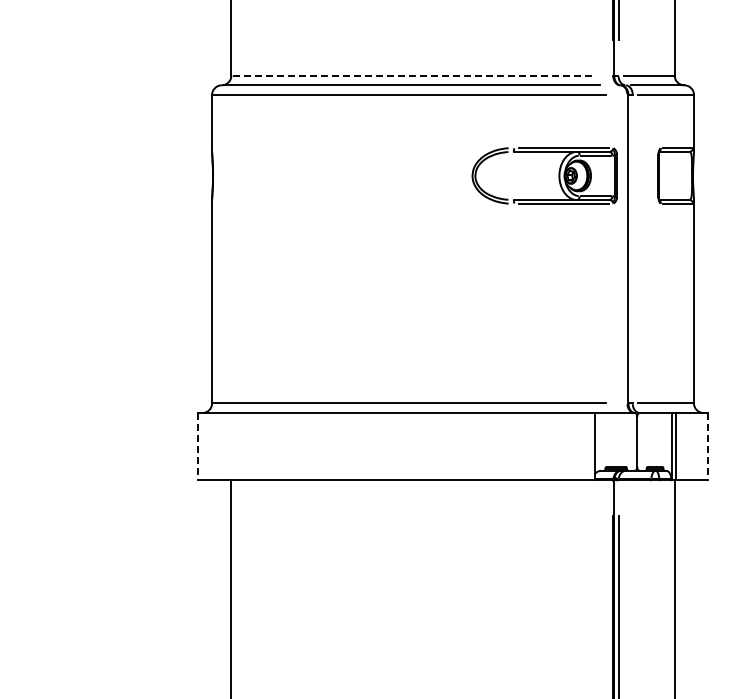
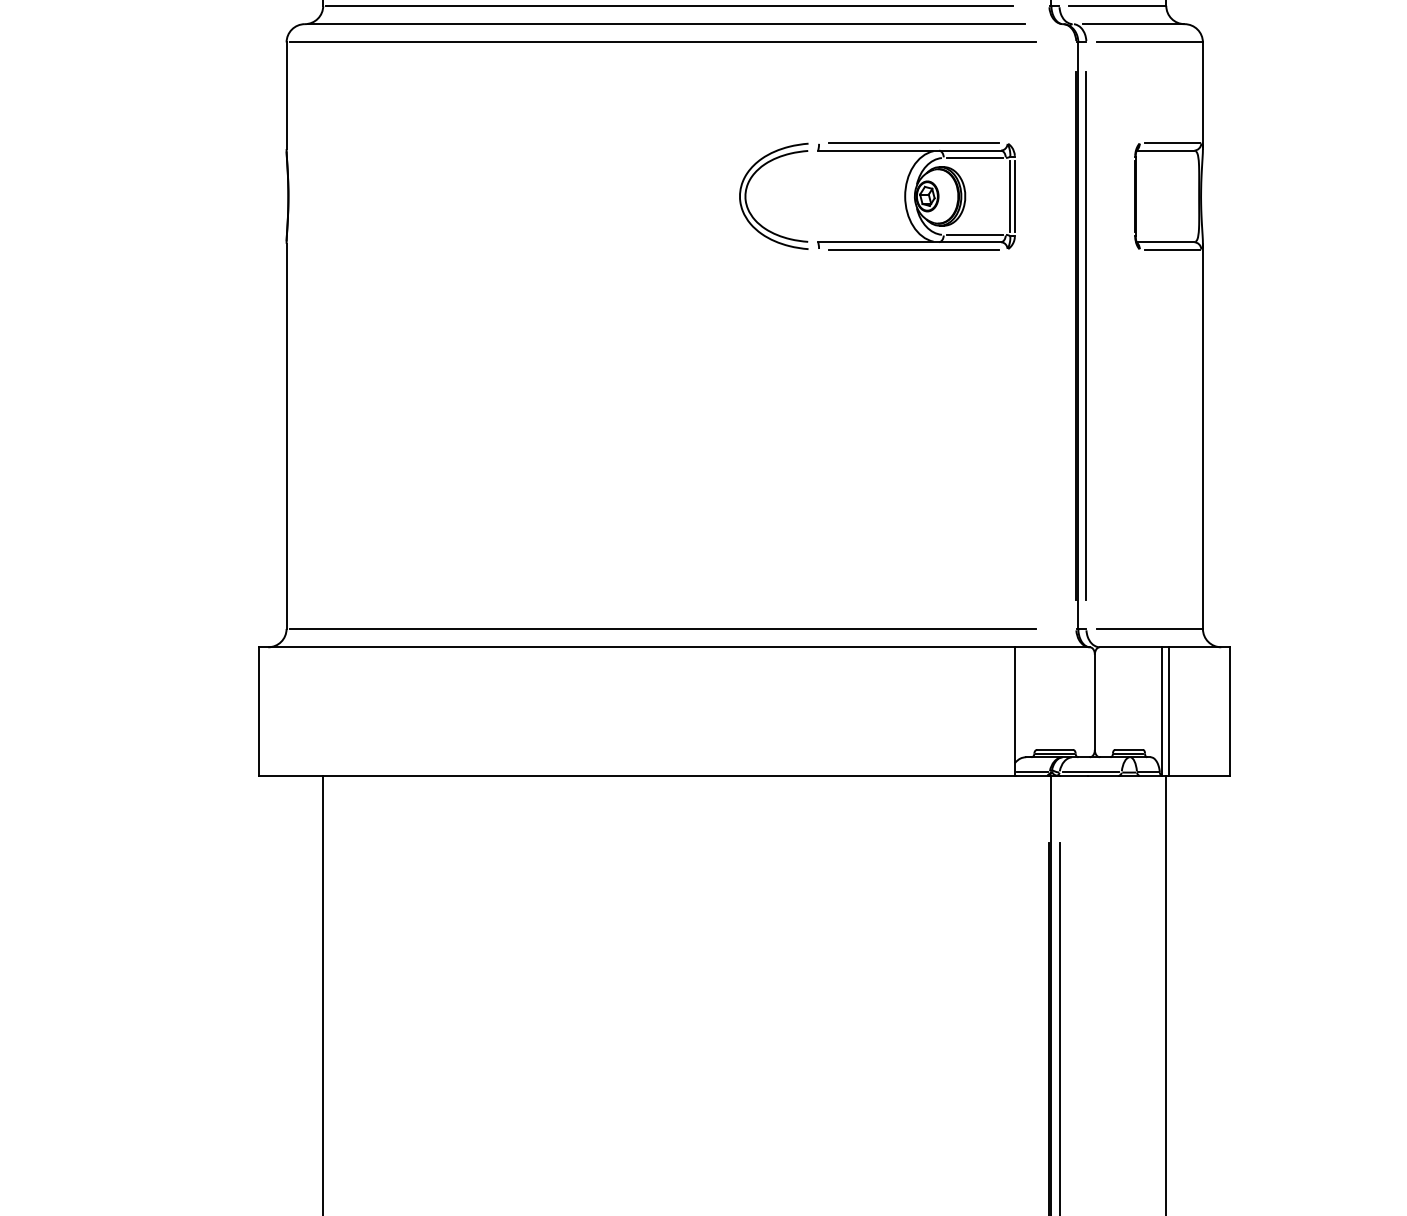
line: (413, 75) -> (669, 5), dashed -> solid
part: (558, 175) -> (903, 195), moved
line: (627, 248) -> (1076, 334), added
line: (632, 248) -> (1085, 334), added
line: (197, 446) -> (258, 710), dashed -> solid
line: (708, 446) -> (1230, 710), dashed -> solid

